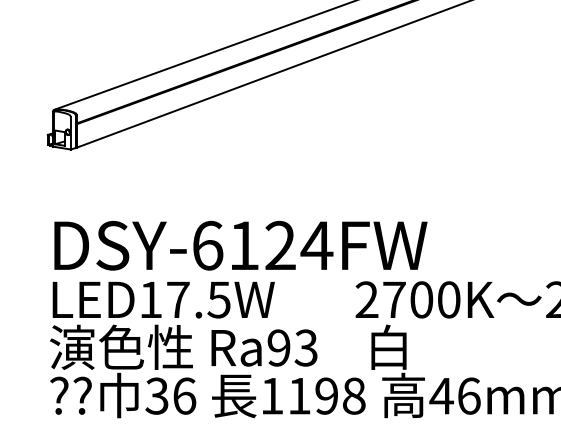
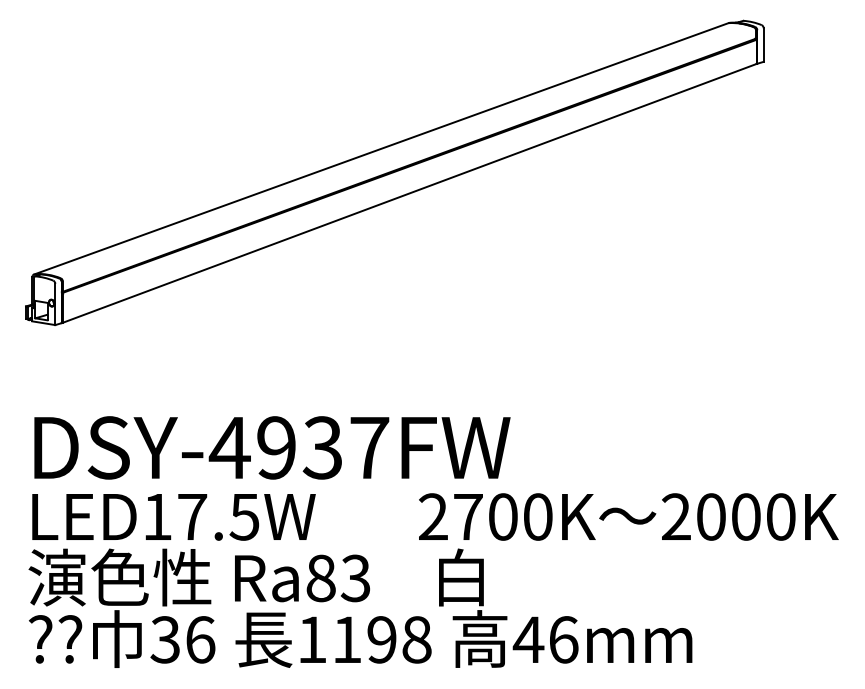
text: (262, 245) -> (299, 447), DSY-6124FW -> DSY-4937FW
text: (278, 348) -> (320, 578), Ra93 -> Ra83

